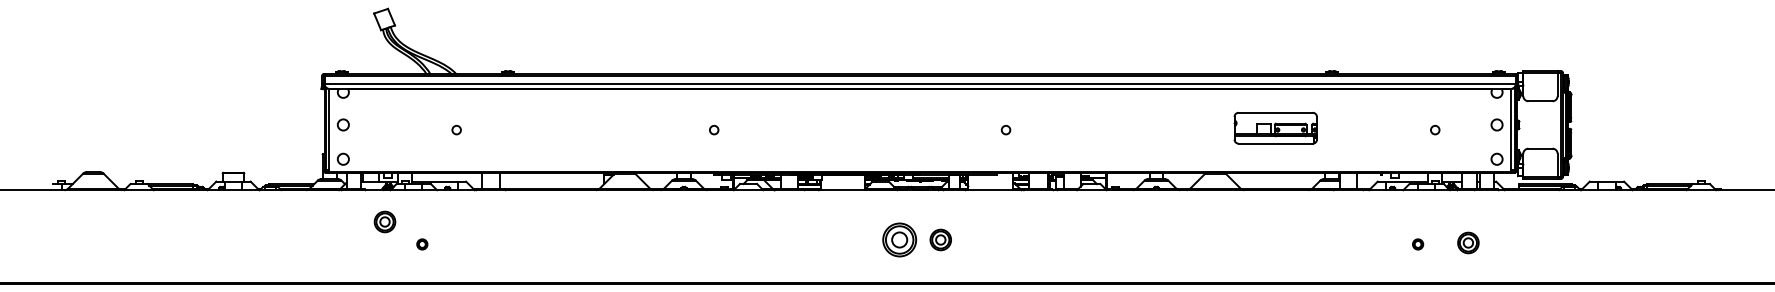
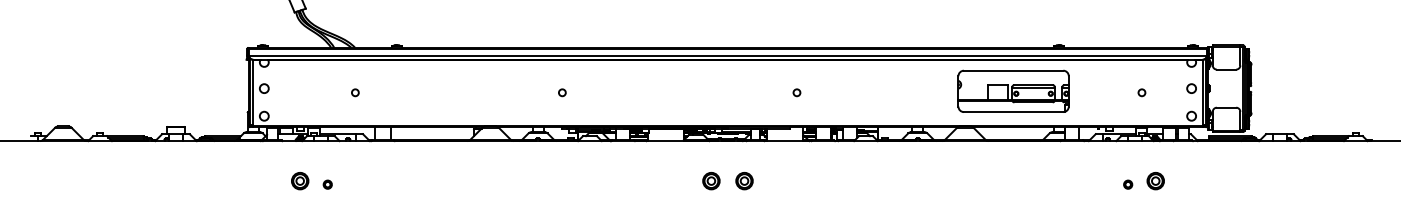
part: (1275, 127) -> (1013, 90), size x1.67
part: (384, 221) -> (299, 180), moved
part: (899, 239) -> (711, 180), size x0.62
part: (1468, 242) -> (1155, 180), moved

